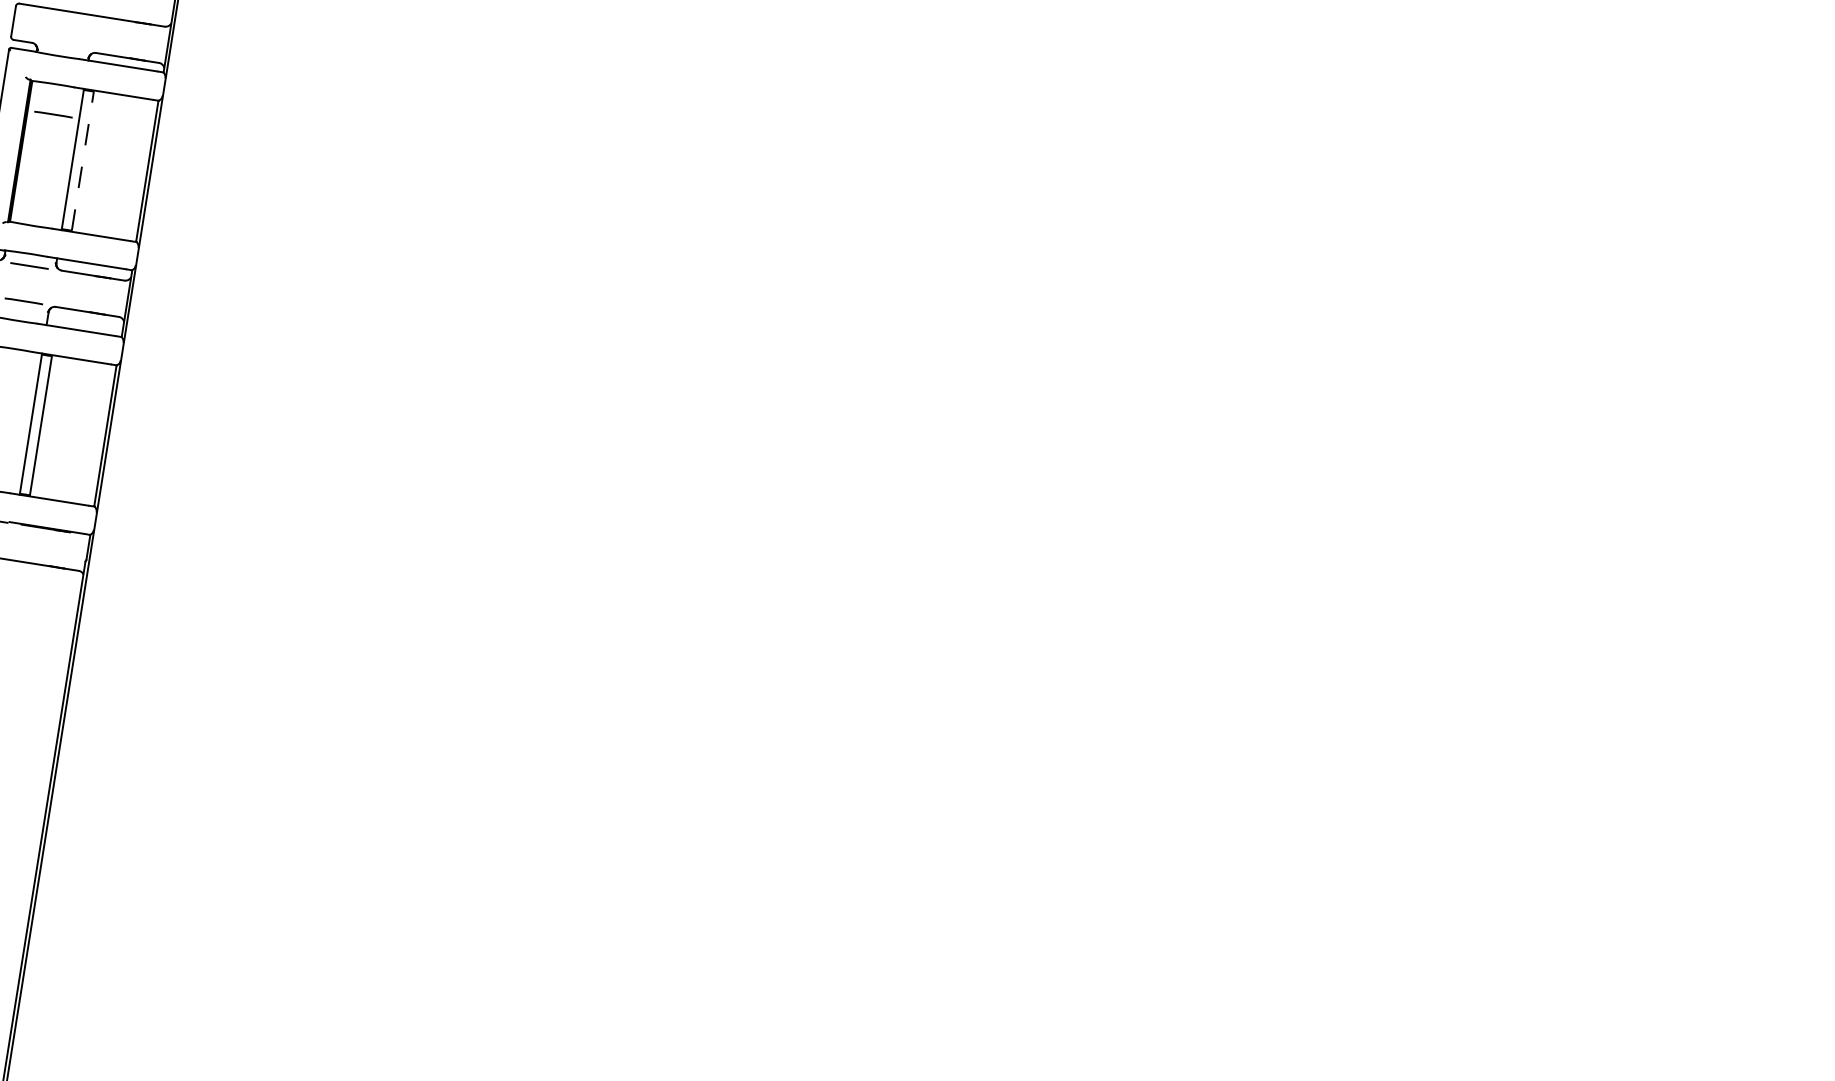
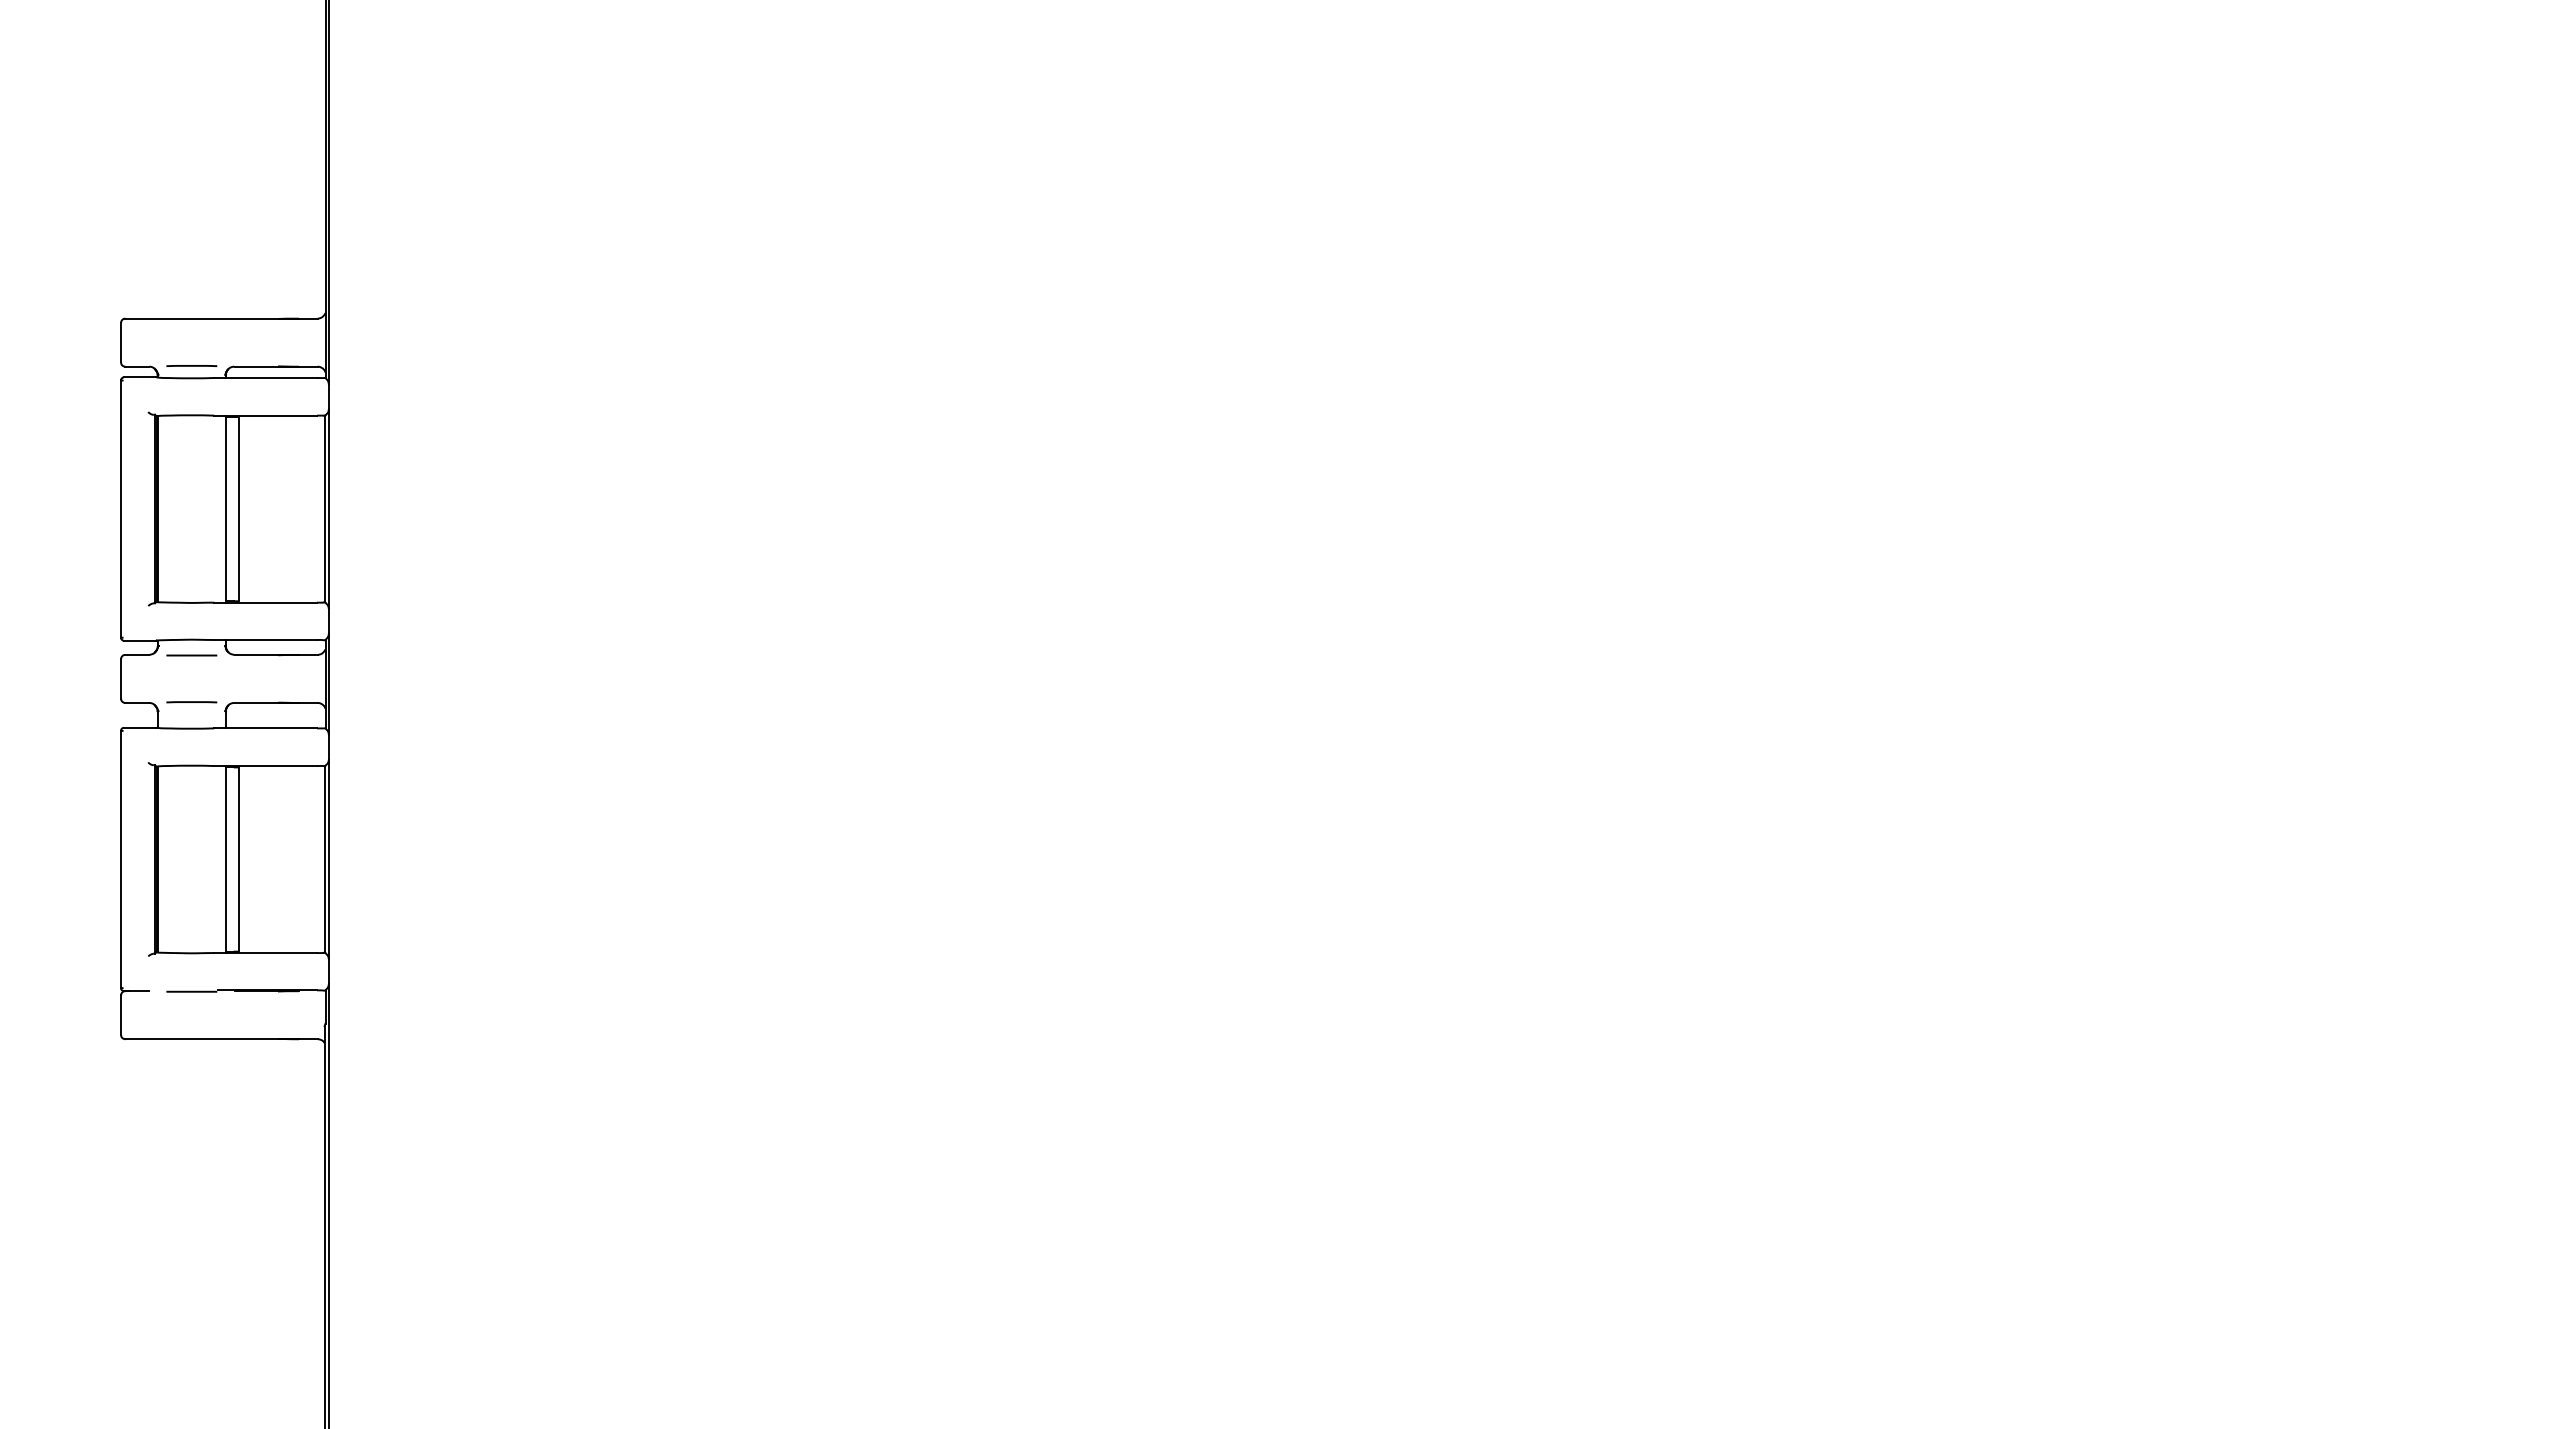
line: (53, 114) -> (191, 365), moved
line: (83, 160) -> (239, 508), dashed -> solid

